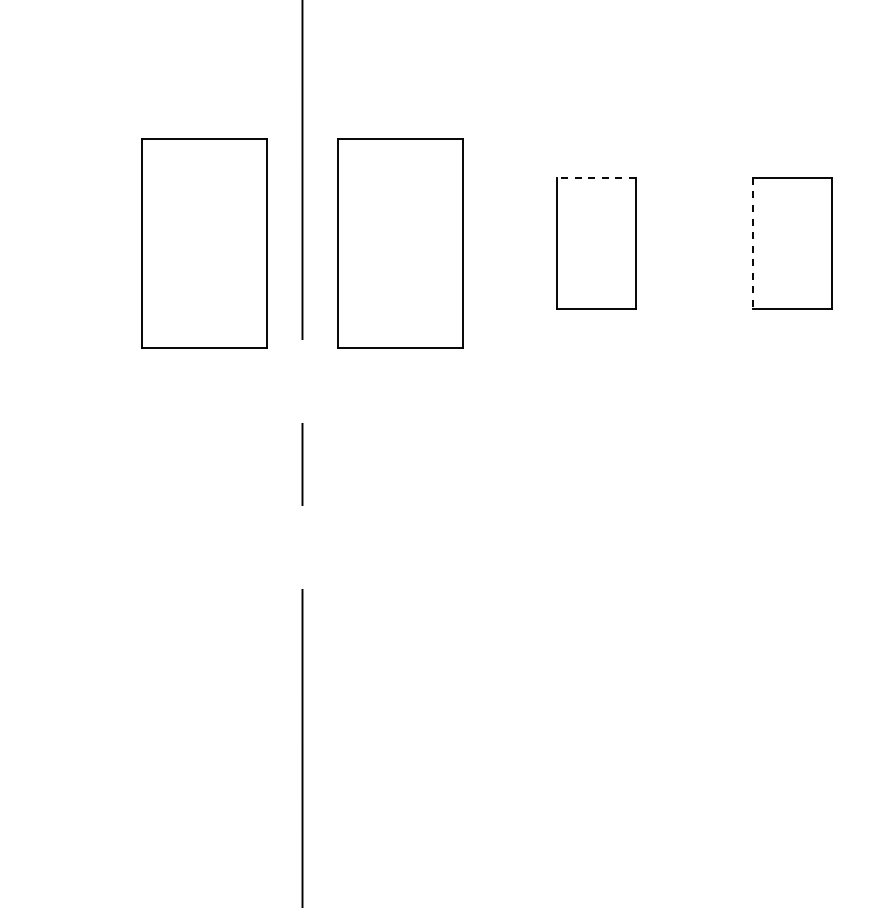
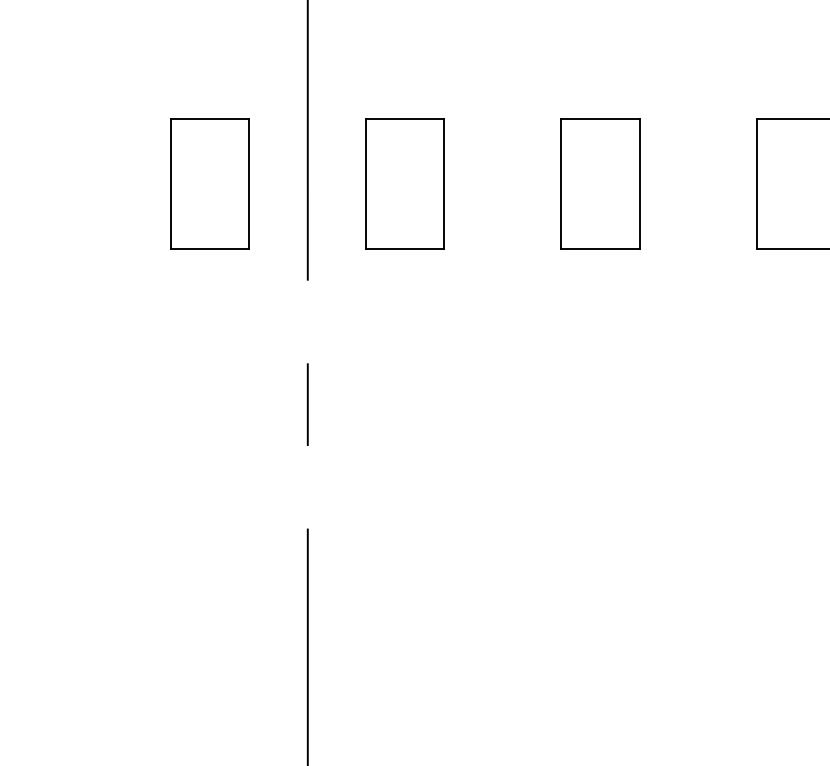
line: (595, 177) -> (599, 118), dashed -> solid
part: (204, 243) -> (210, 184), size x0.62
part: (400, 243) -> (405, 184), size x0.62
line: (753, 243) -> (756, 184), dashed -> solid

